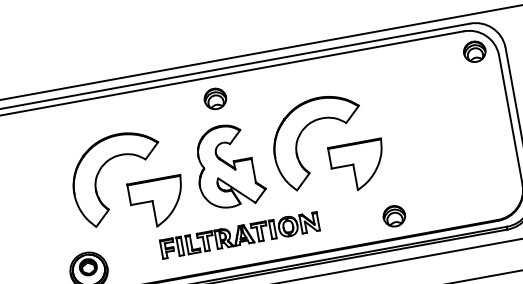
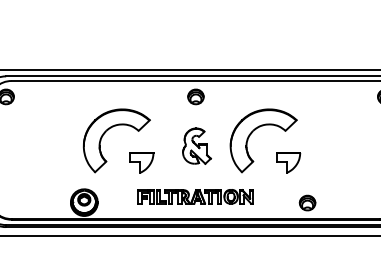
part: (228, 165) -> (196, 145), size x0.6
part: (358, 165) -> (288, 162), size x0.6
part: (157, 202) -> (141, 162), size x0.6

